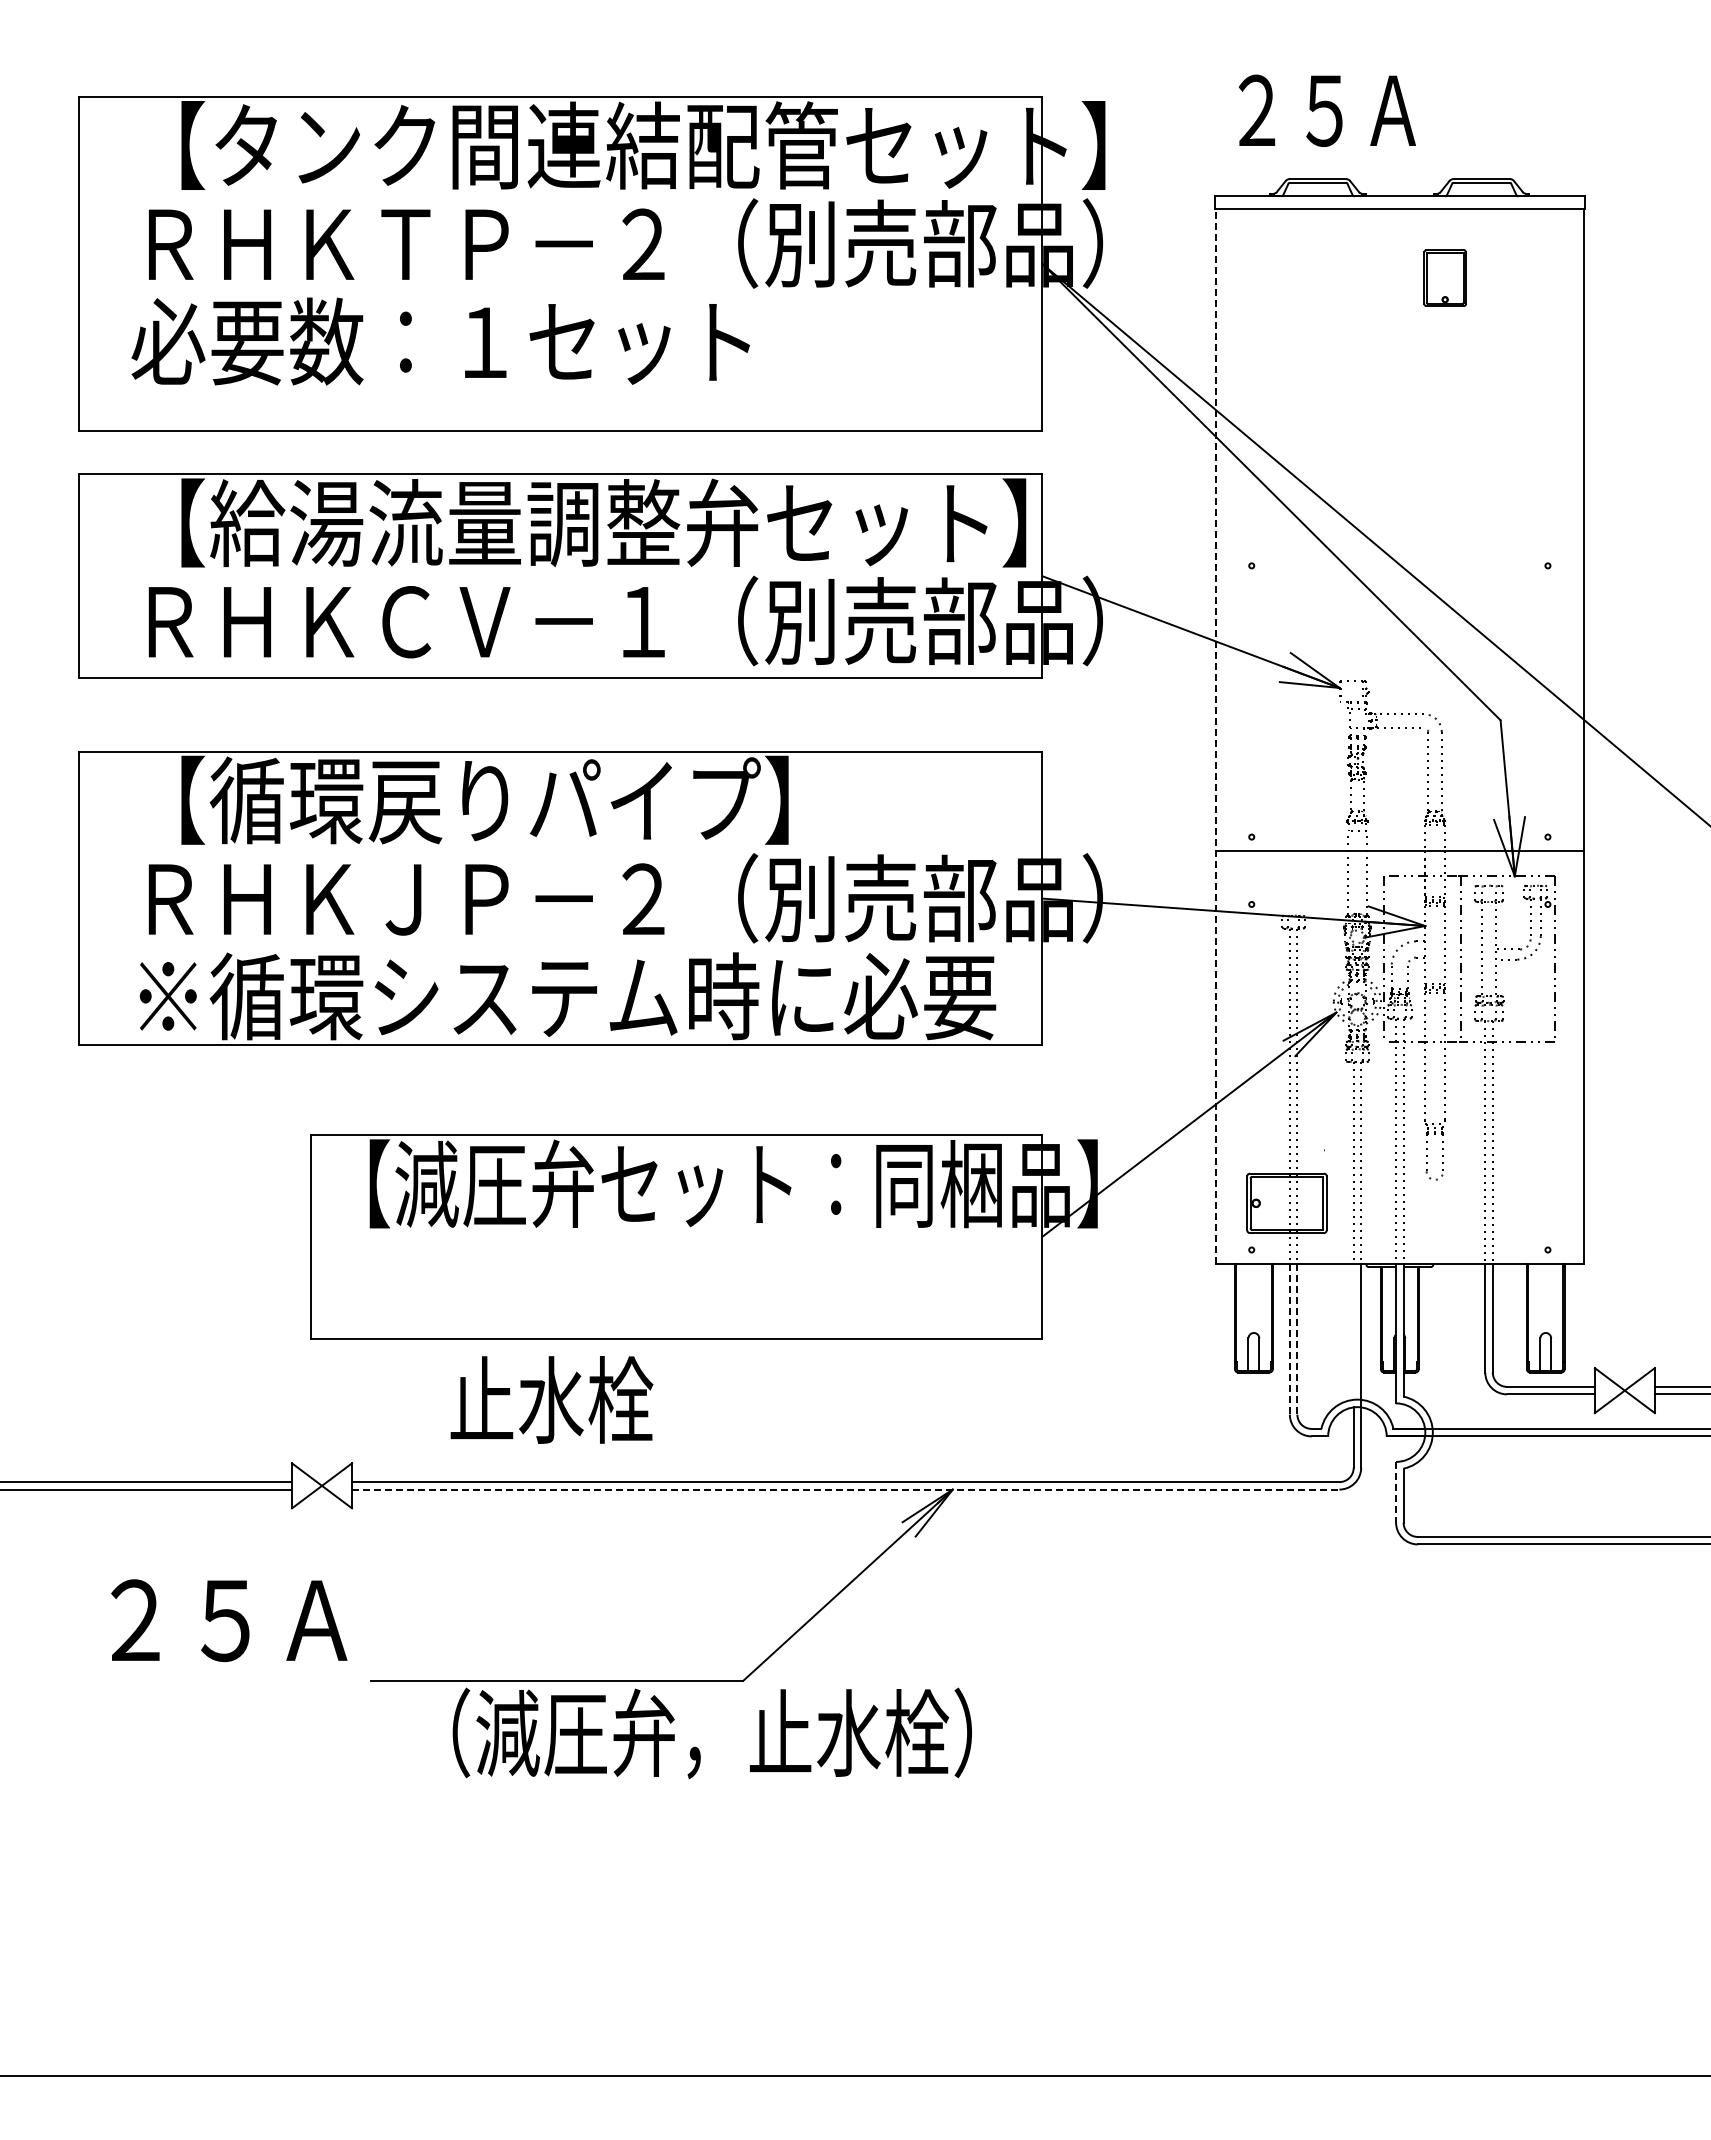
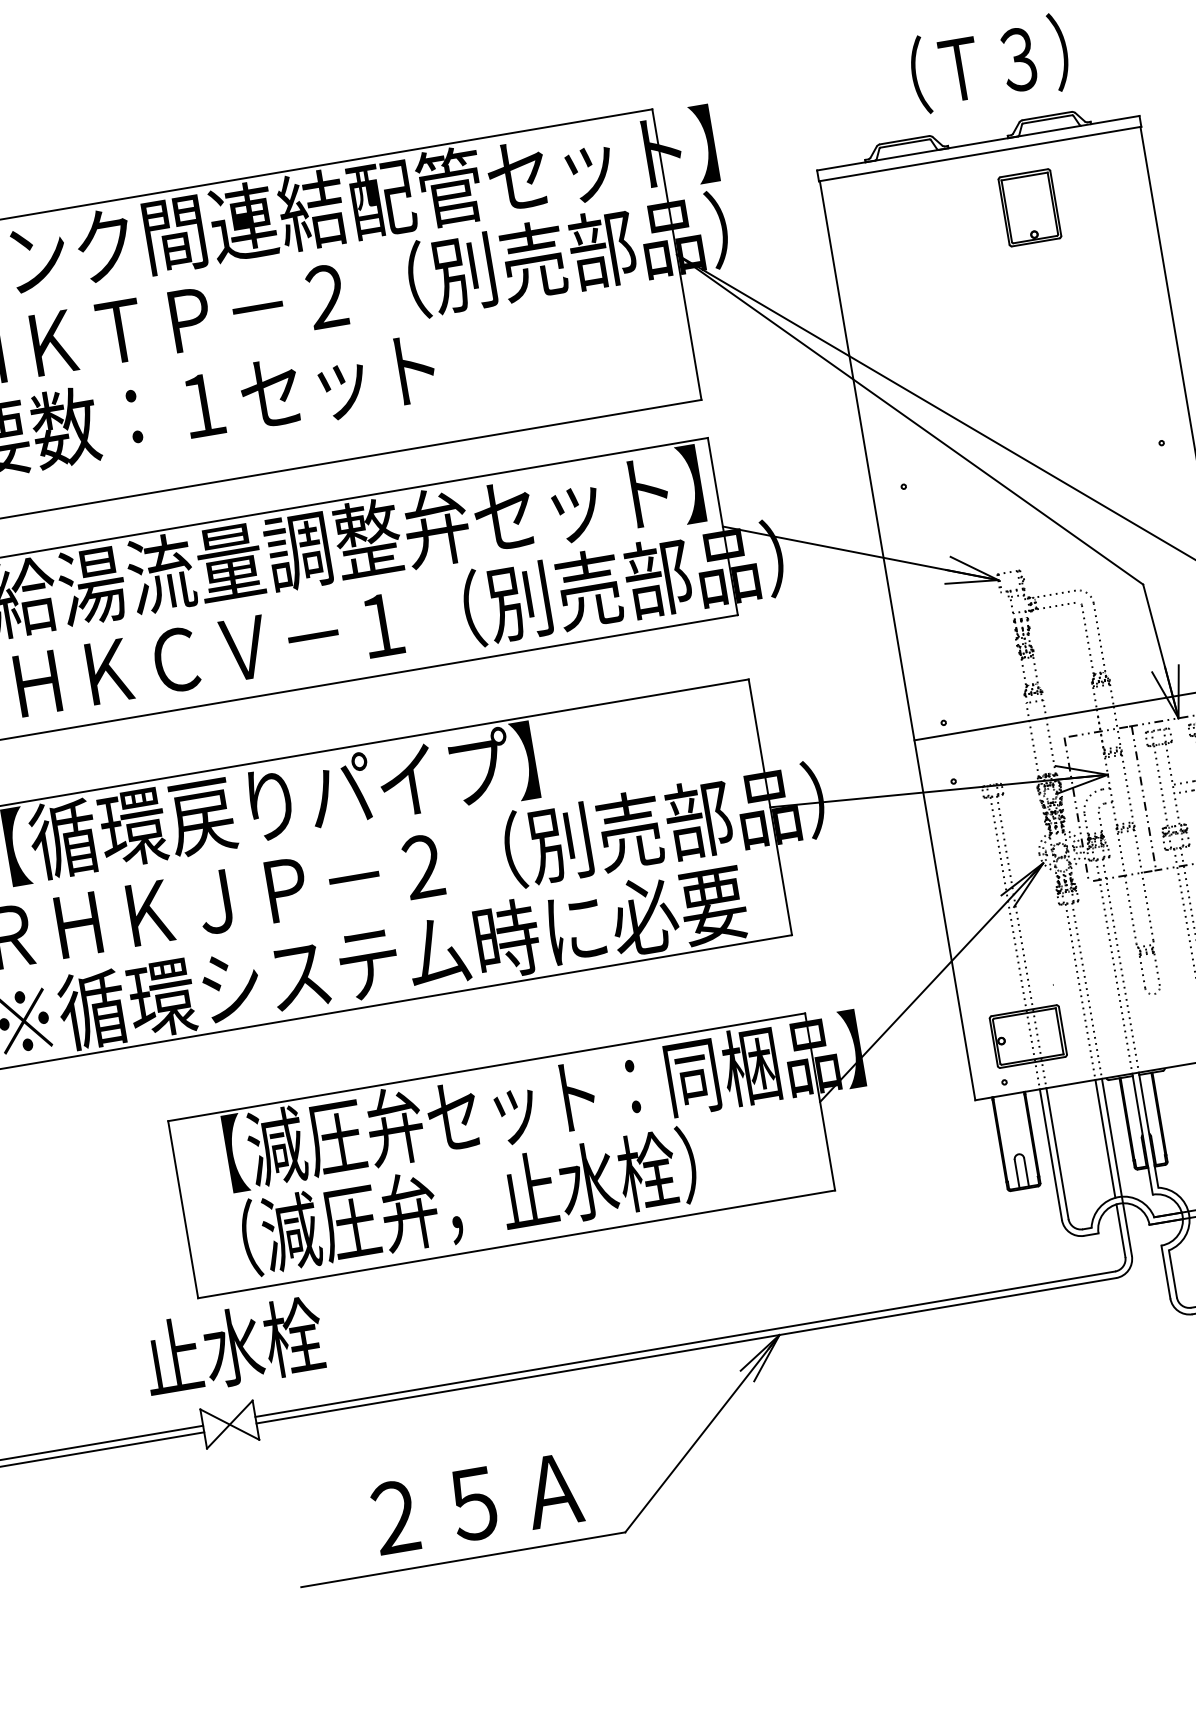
text: (1377, 109) -> (946, 70), ２５Ａ -> （Ｔ３）
part: (1444, 277) -> (1029, 207), size x1.43
line: (1215, 736) -> (897, 640), dashed -> solid
line: (1353, 1331) -> (1105, 1138), added
line: (1289, 1340) -> (1050, 1155), dashed -> solid
line: (1297, 1340) -> (1057, 1154), dashed -> solid
text: (551, 1399) -> (233, 1346), moved
line: (845, 1489) -> (686, 1350), dashed -> solid
line: (1396, 1492) -> (1166, 1272), dashed -> solid
text: (229, 1620) -> (477, 1503), moved
text: (711, 1733) -> (468, 1202), moved

